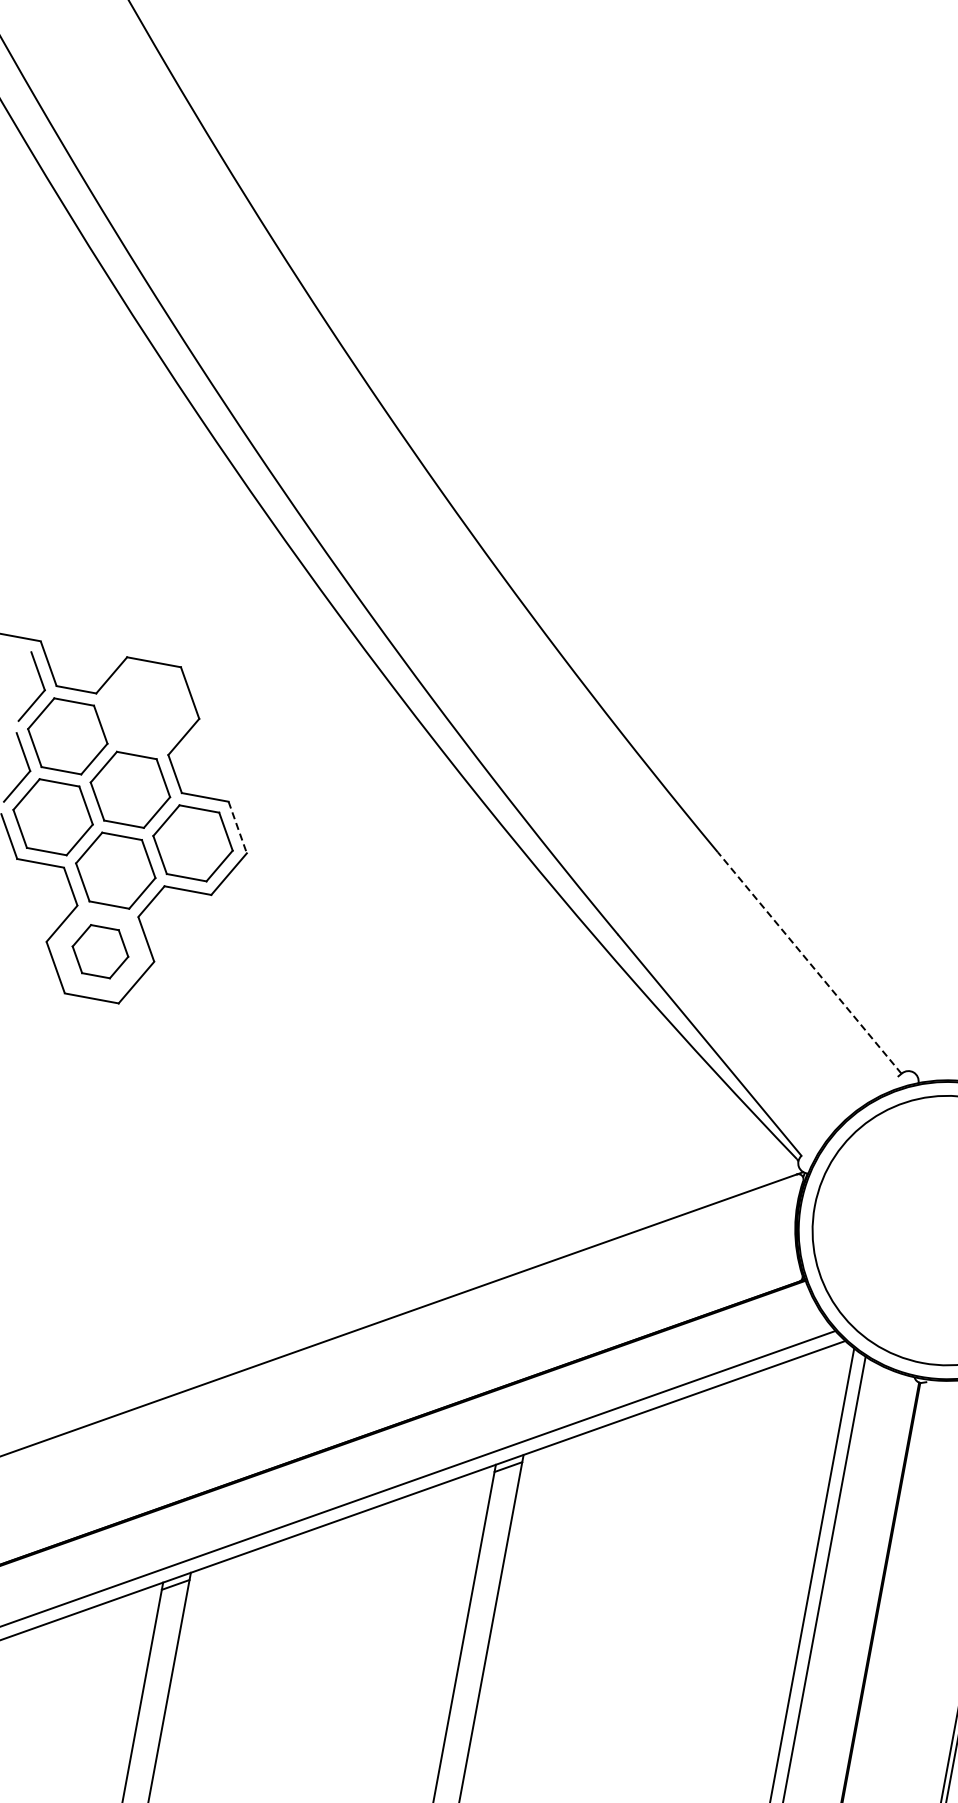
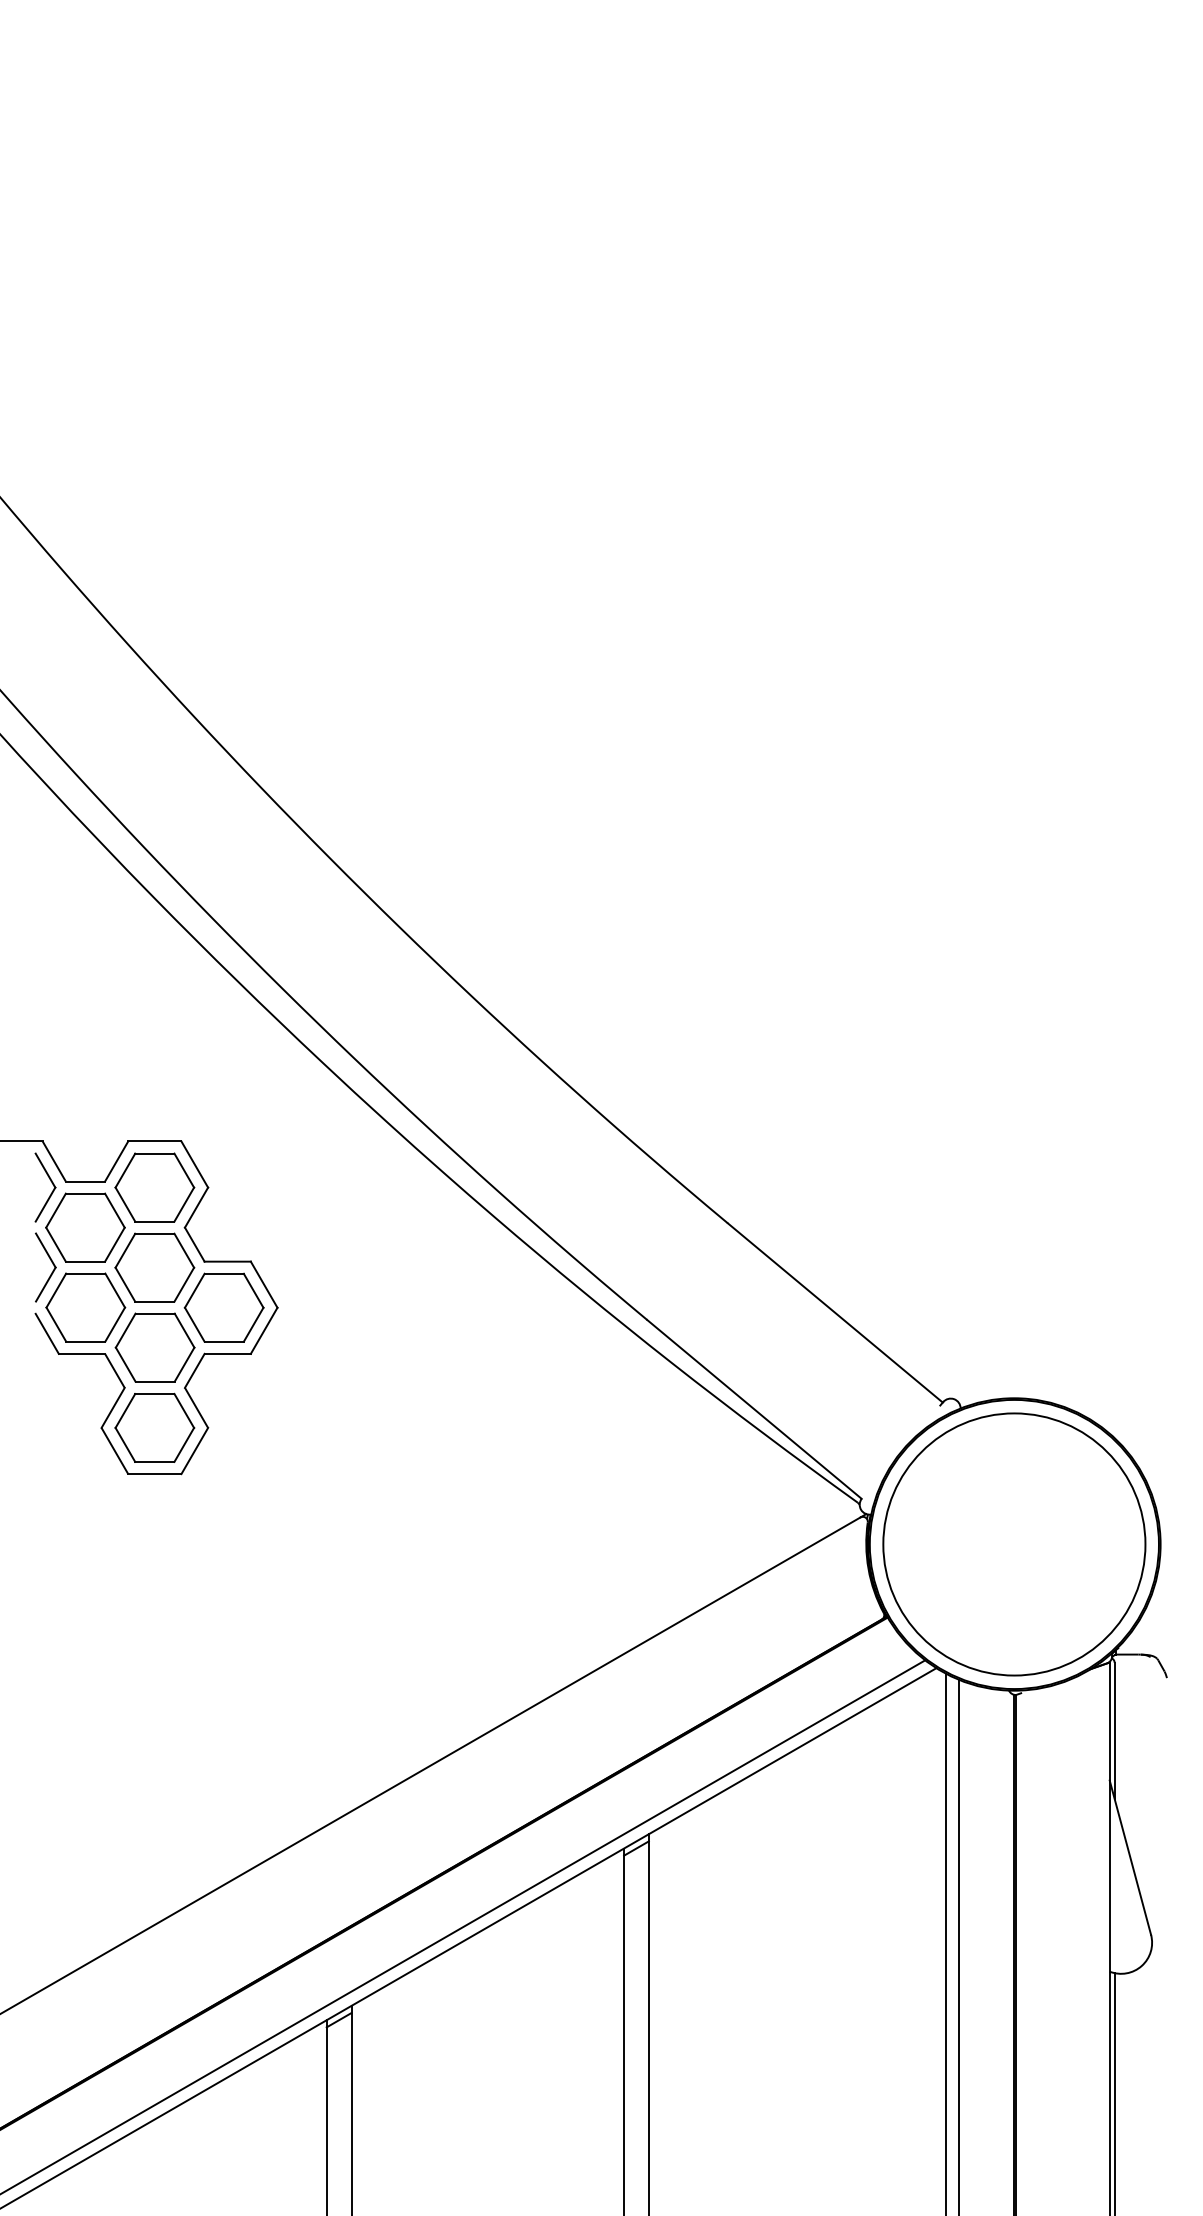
part: (145, 708) -> (154, 1187), added
line: (238, 827) -> (264, 1284), dashed -> solid
part: (100, 951) -> (154, 1427), size x1.43
line: (809, 962) -> (835, 1312), dashed -> solid

